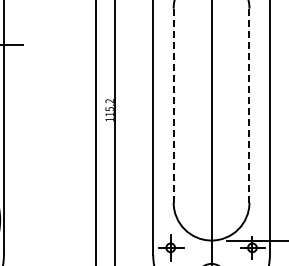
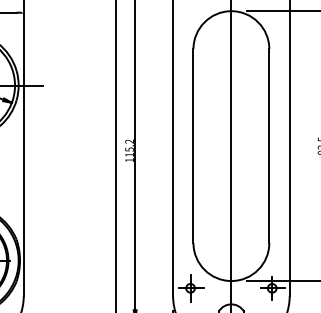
line: (173, 106) -> (193, 146), dashed -> solid
line: (249, 106) -> (269, 146), dashed -> solid

